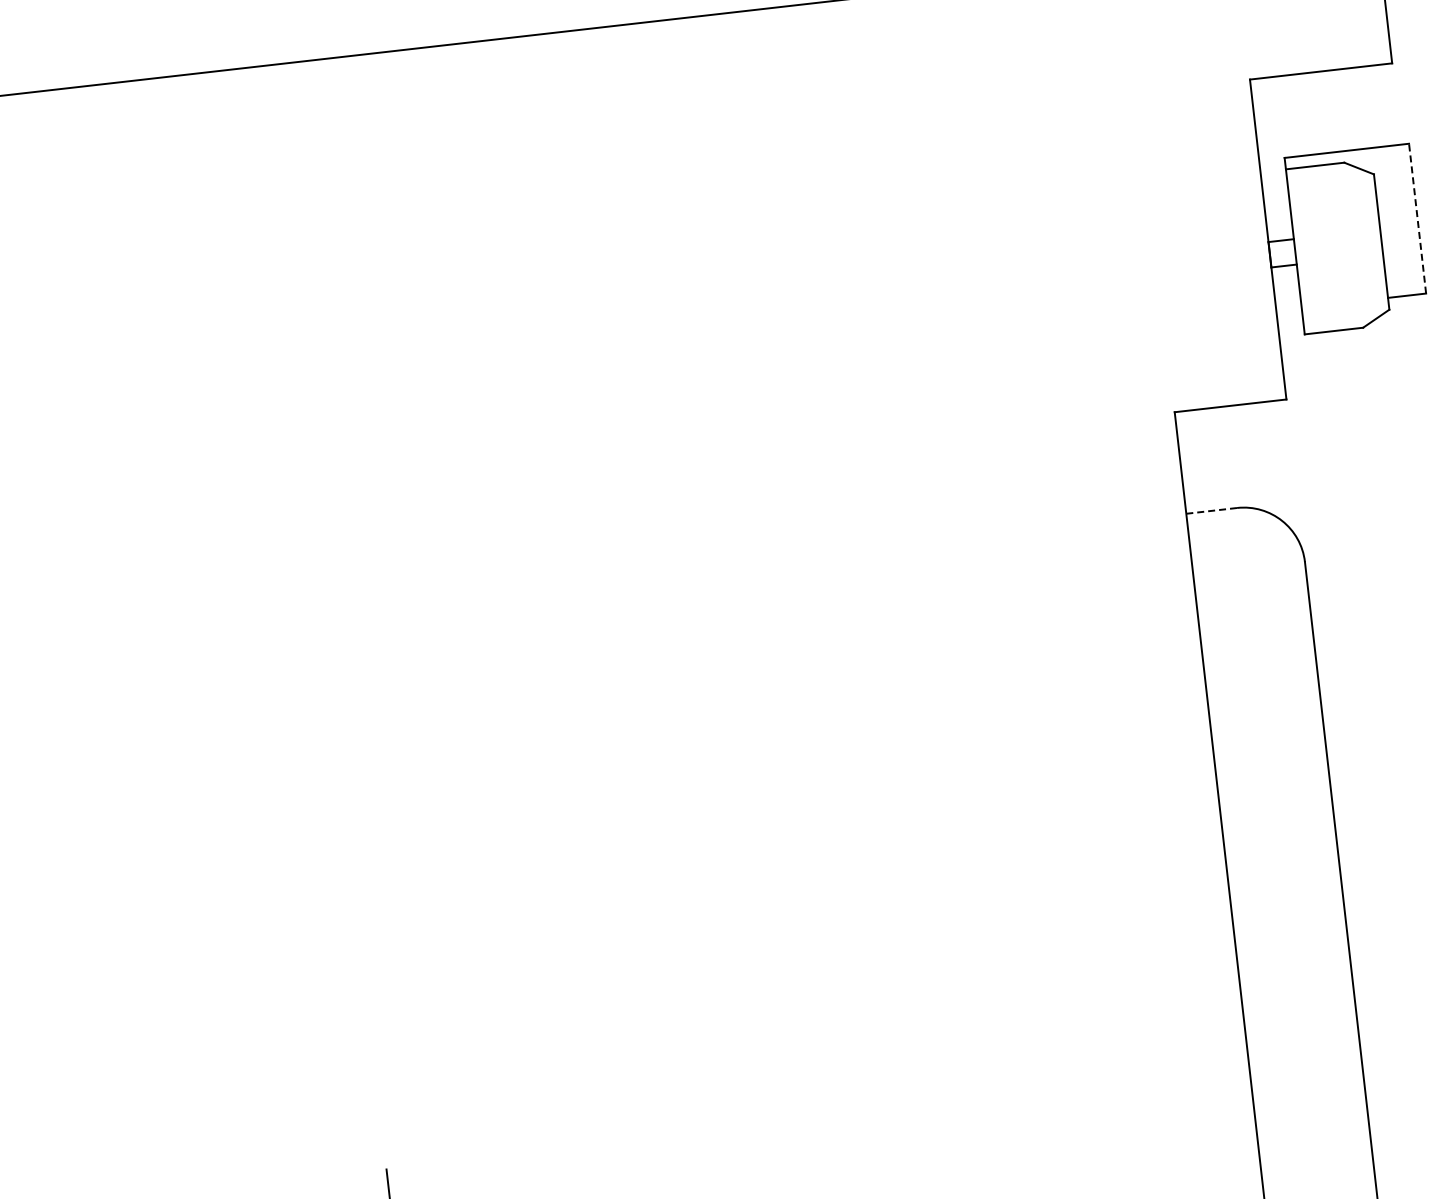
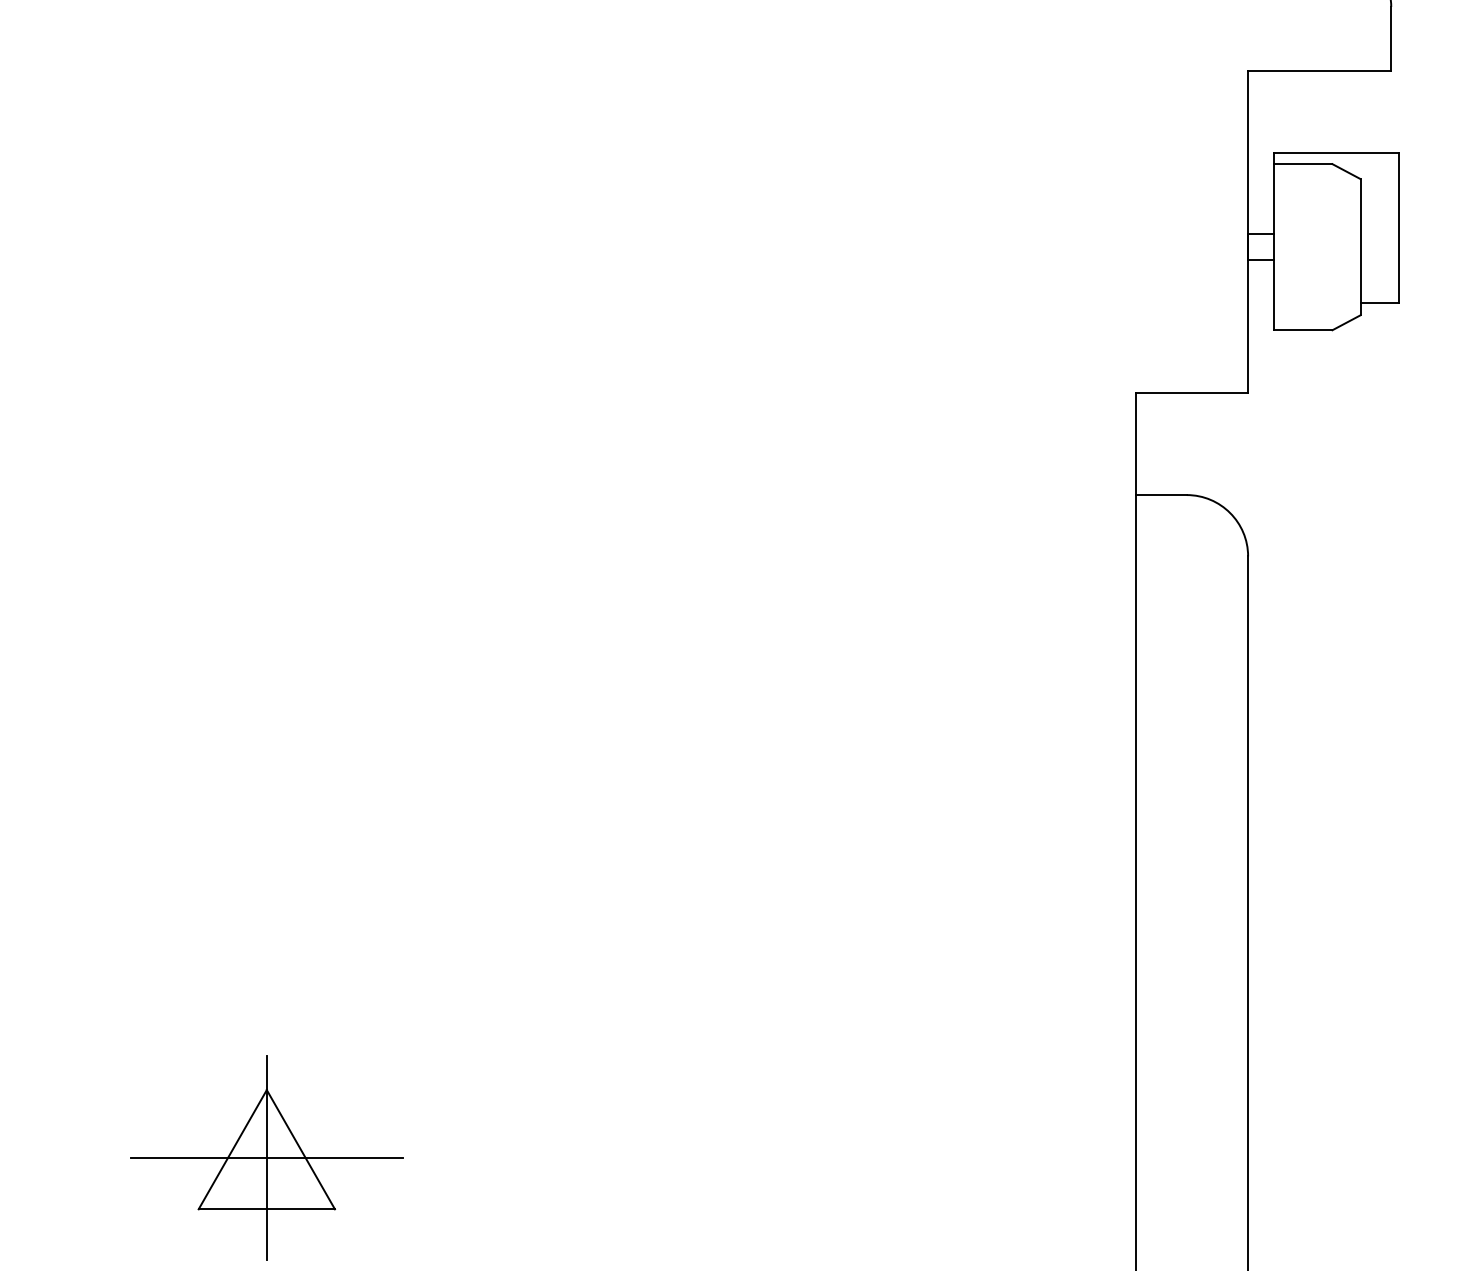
line: (1417, 218) -> (1398, 227), dashed -> solid
line: (1211, 511) -> (1161, 495), dashed -> solid

